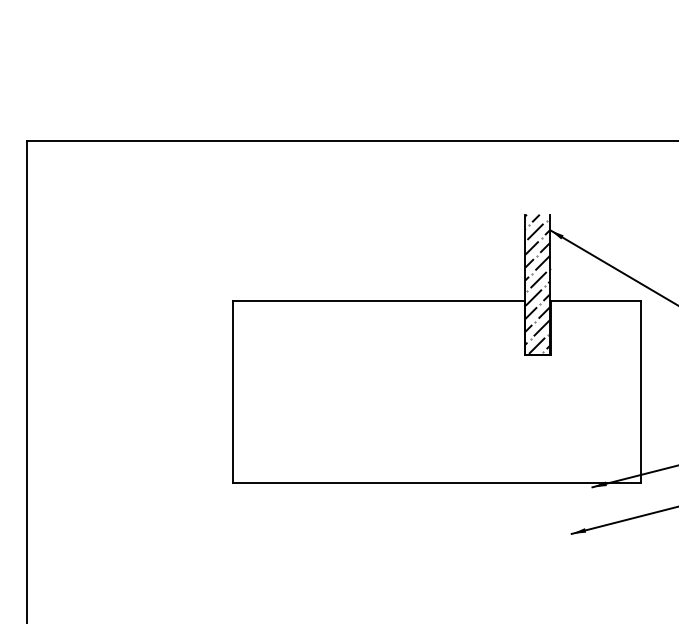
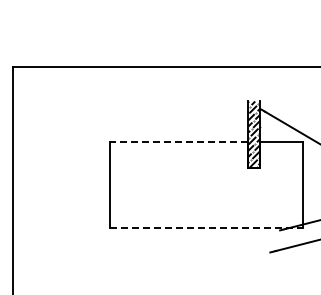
line: (377, 301) -> (178, 142), solid -> dashed
line: (436, 483) -> (206, 228), solid -> dashed

